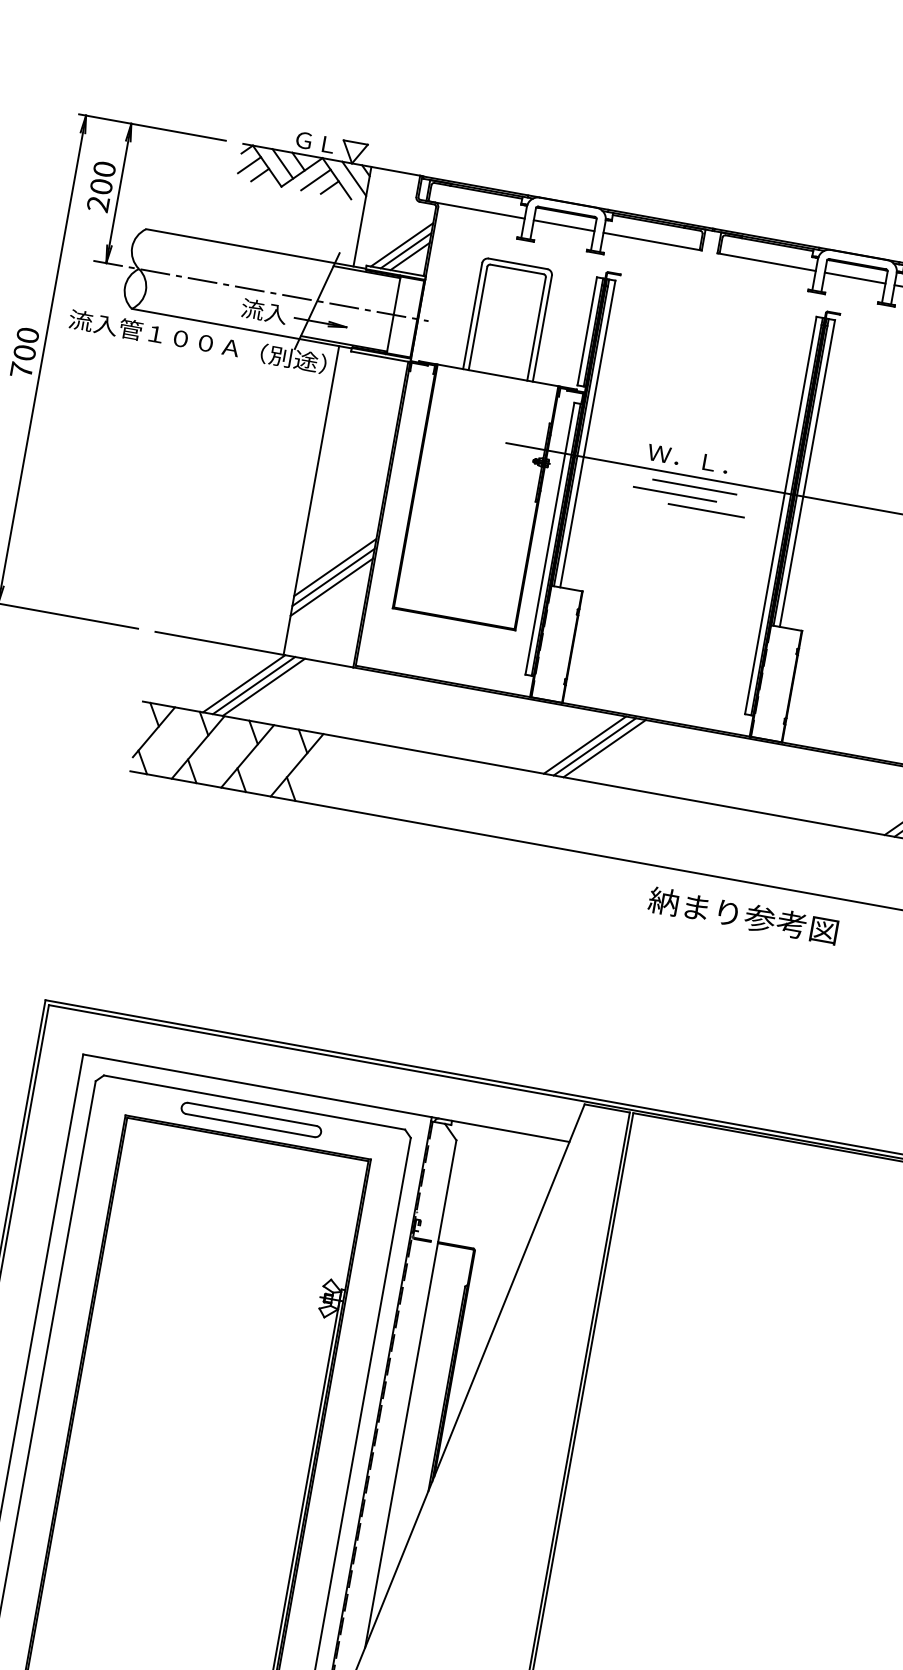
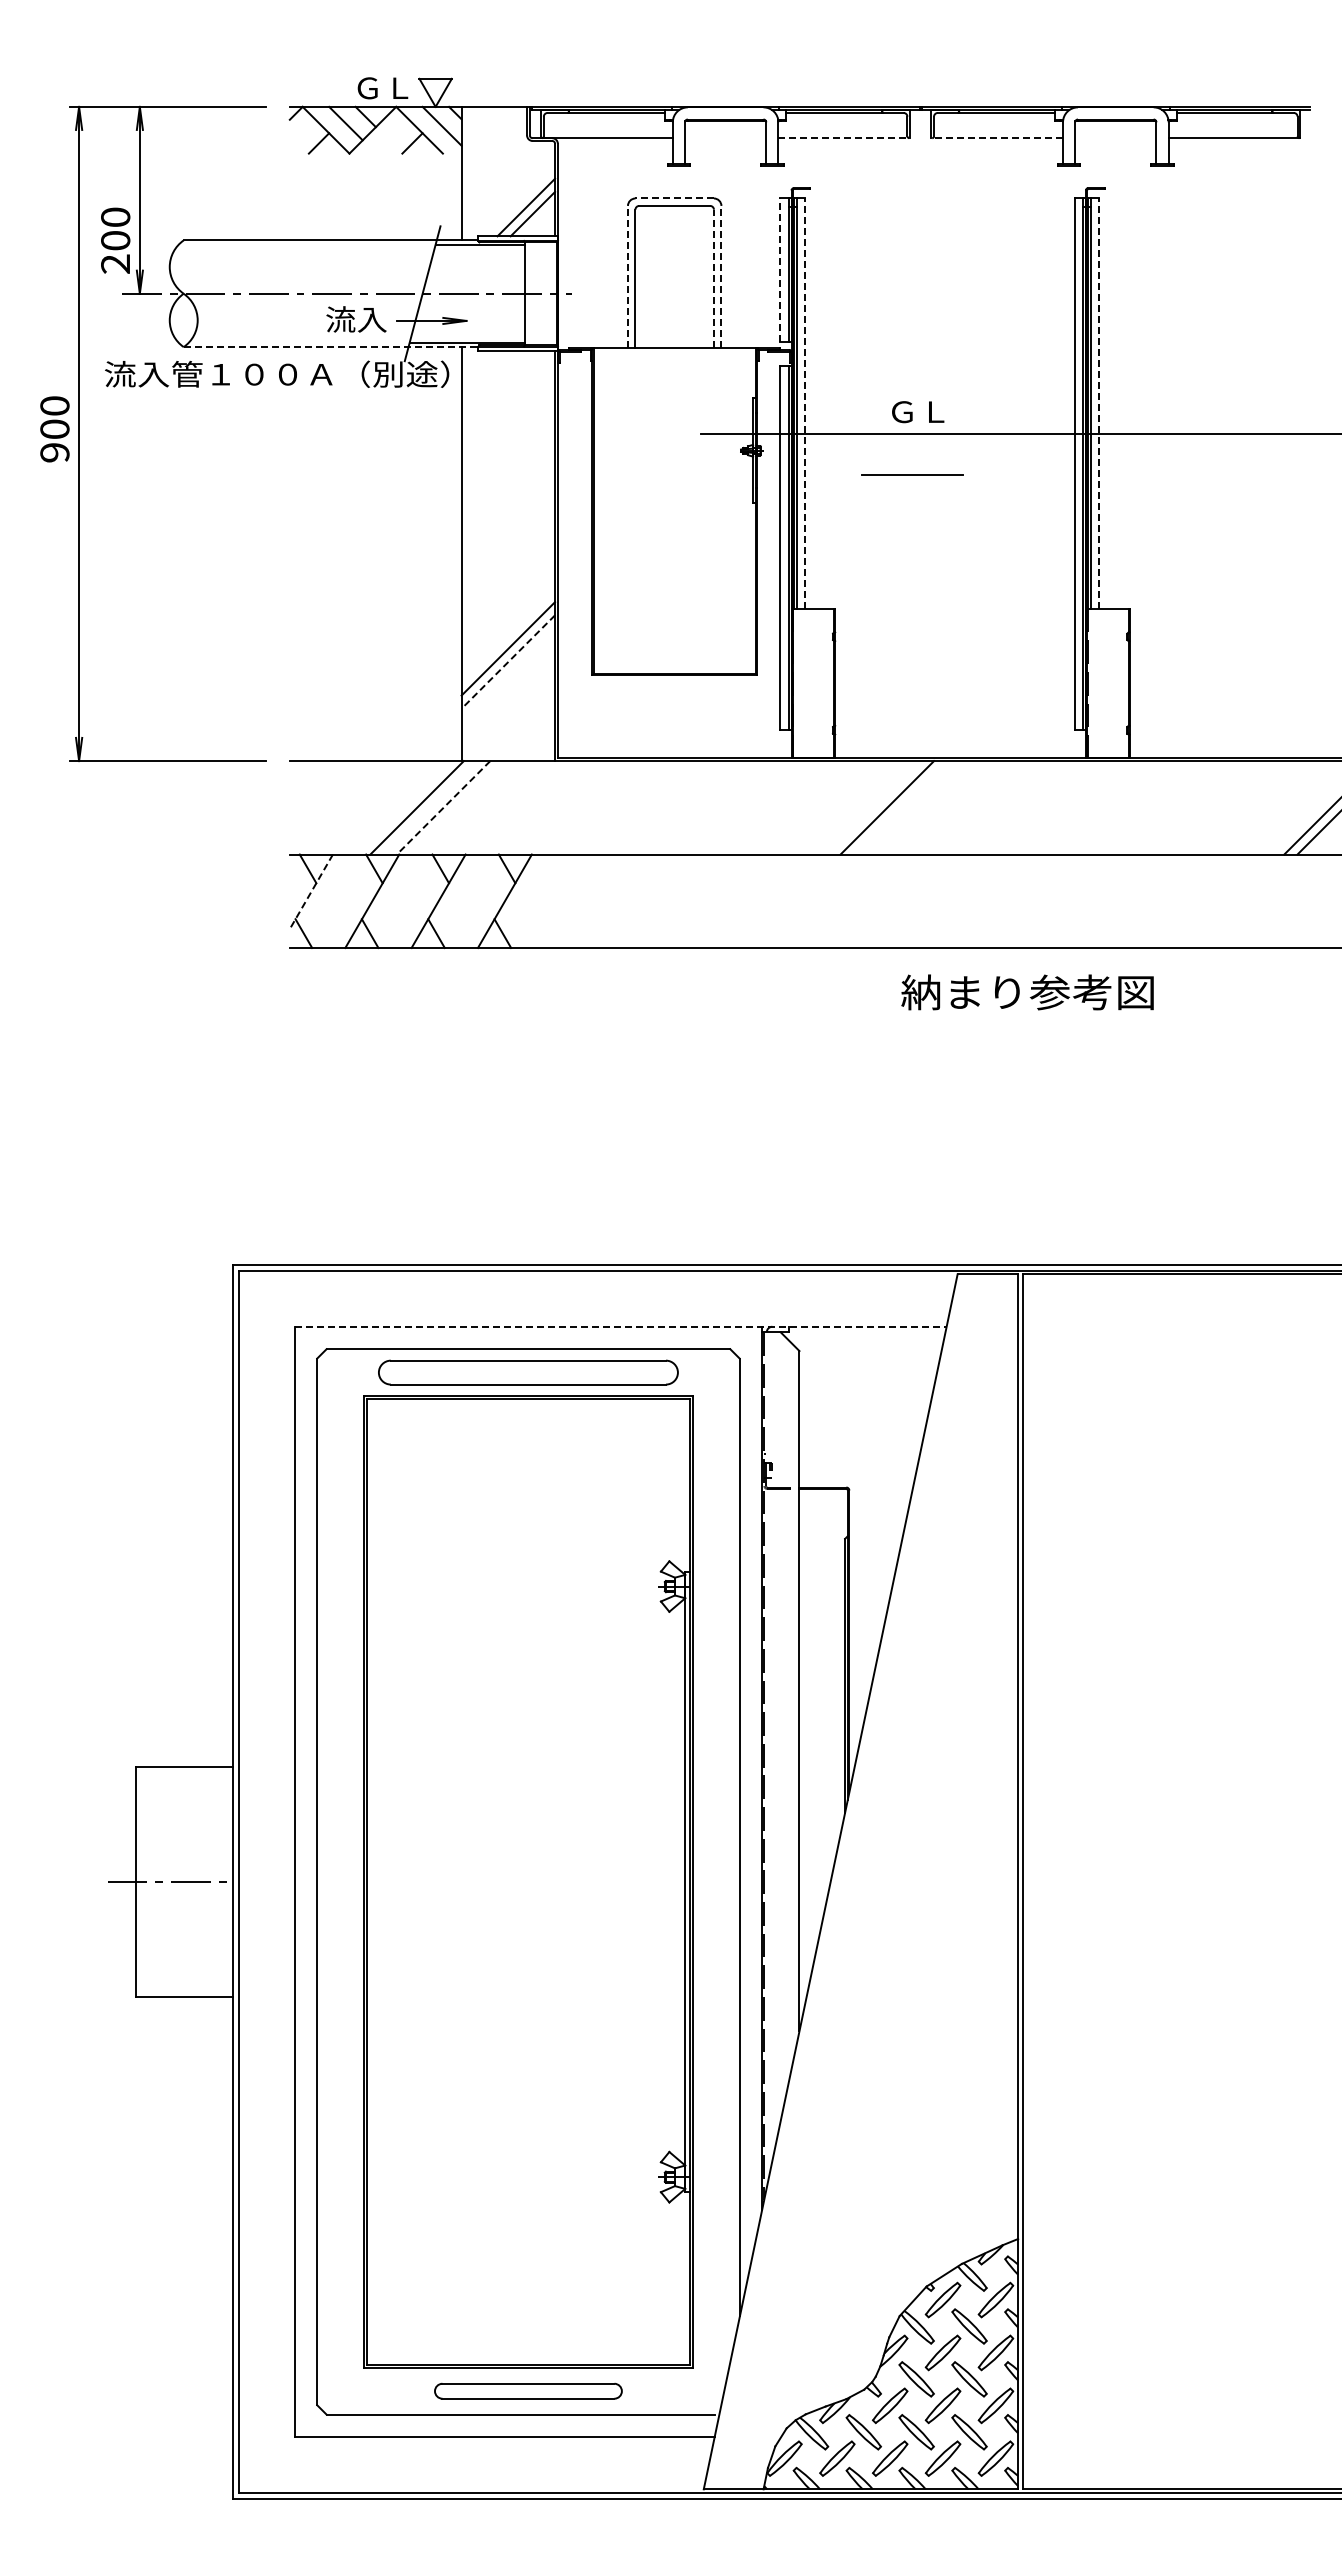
line: (249, 165) -> (302, 133), removed
line: (315, 179) -> (392, 136), removed
text: (101, 186) -> (115, 240), moved
line: (564, 225) -> (725, 138), removed
line: (652, 241) -> (844, 138), solid -> dashed
line: (402, 244) -> (519, 200), removed
line: (766, 262) -> (997, 138), solid -> dashed
line: (517, 263) -> (674, 198), solid -> dashed
line: (854, 278) -> (1115, 138), removed
line: (472, 315) -> (627, 276), solid -> dashed
line: (242, 328) -> (331, 347), solid -> dashed
line: (536, 328) -> (713, 278), solid -> dashed
line: (542, 328) -> (721, 276), solid -> dashed
line: (587, 331) -> (780, 269), solid -> dashed
text: (21, 370) -> (54, 452), 700 -> 900
line: (588, 434) -> (805, 403), solid -> dashed
text: (687, 459) -> (940, 412), Ｗ．Ｌ． -> ＧＬ
line: (807, 473) -> (1099, 403), solid -> dashed
line: (694, 487) -> (955, 447), removed
line: (675, 494) -> (932, 461), removed
line: (706, 510) -> (912, 474), moved
line: (335, 567) -> (508, 635), removed
line: (331, 587) -> (508, 662), solid -> dashed
line: (254, 685) -> (430, 807), removed
line: (263, 687) -> (443, 808), solid -> dashed
line: (153, 732) -> (311, 892), solid -> dashed
line: (584, 744) -> (873, 807), removed
line: (604, 748) -> (900, 807), removed
text: (743, 915) -> (1027, 992), moved
line: (326, 1097) -> (620, 1326), solid -> dashed
part: (251, 1119) -> (528, 1372), size x1.6

